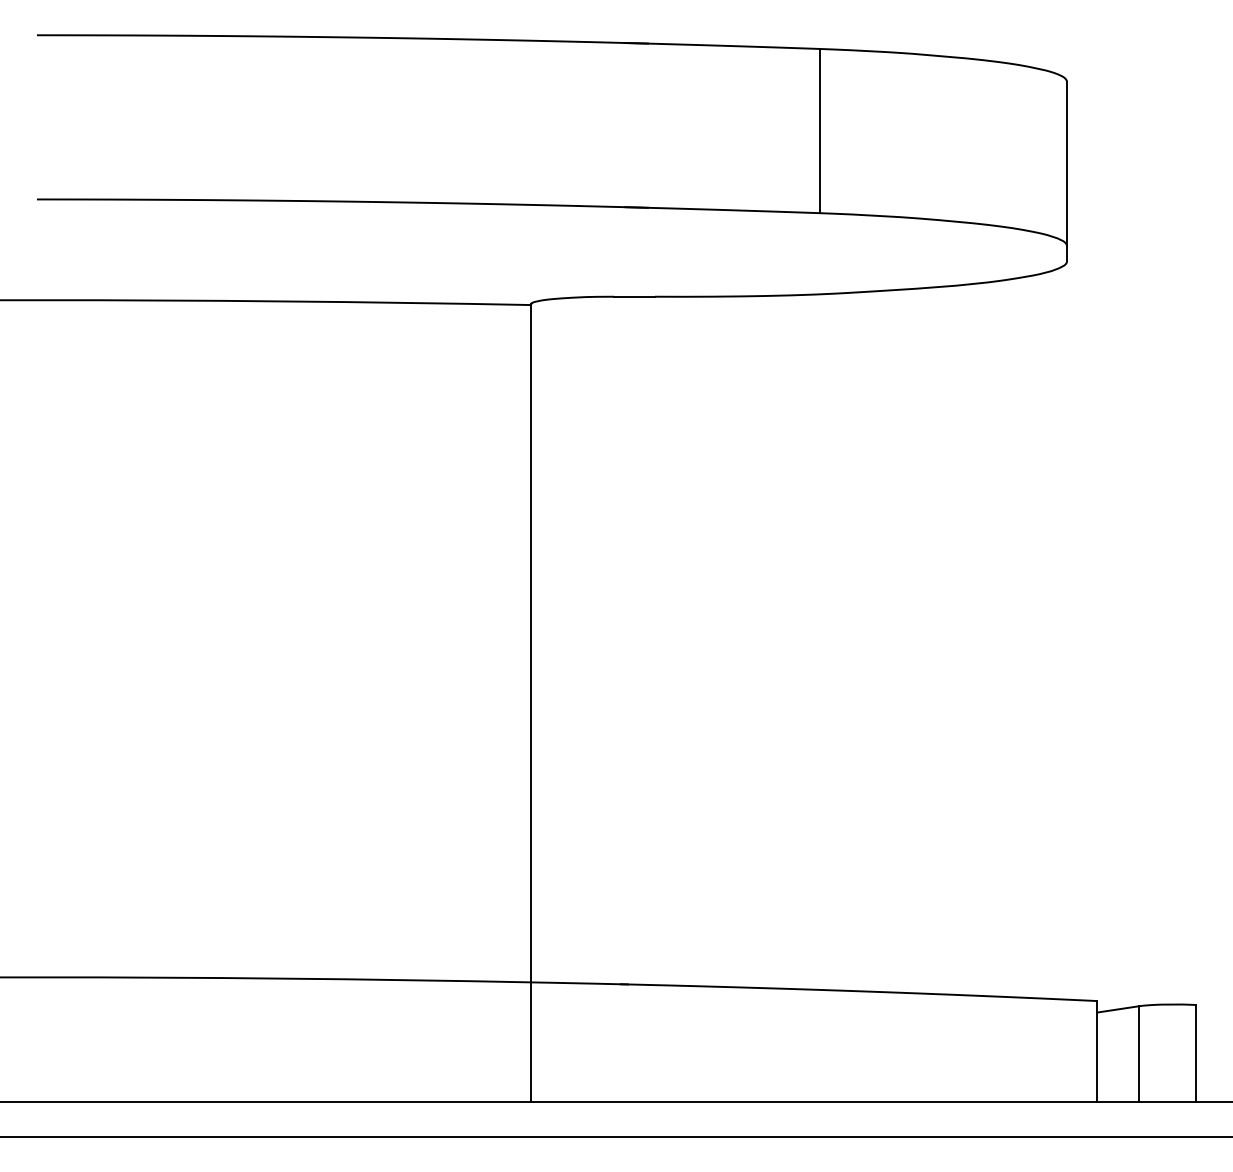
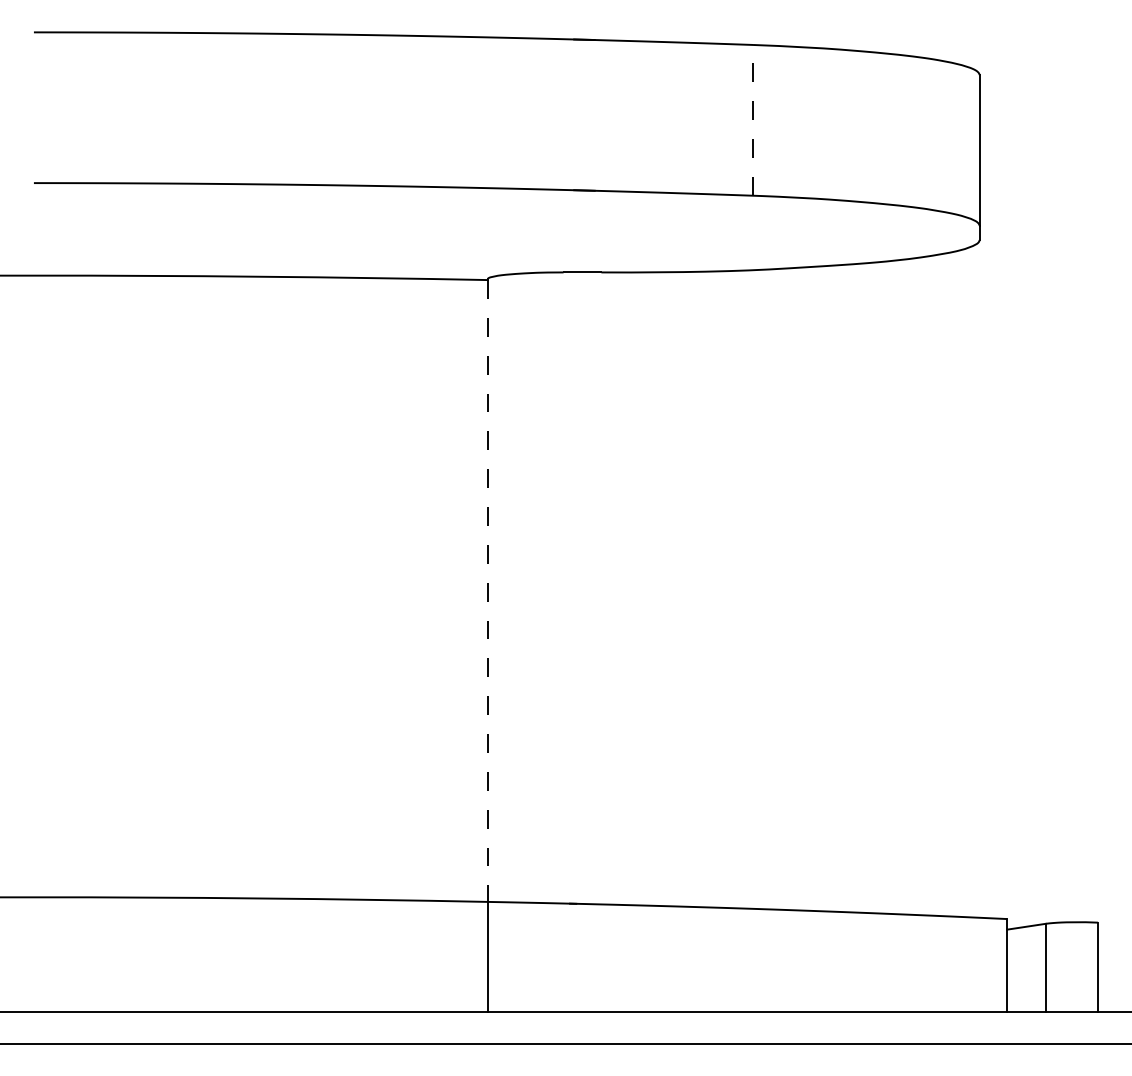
line: (820, 130) -> (753, 119), solid -> dashed
line: (531, 643) -> (487, 590), solid -> dashed

